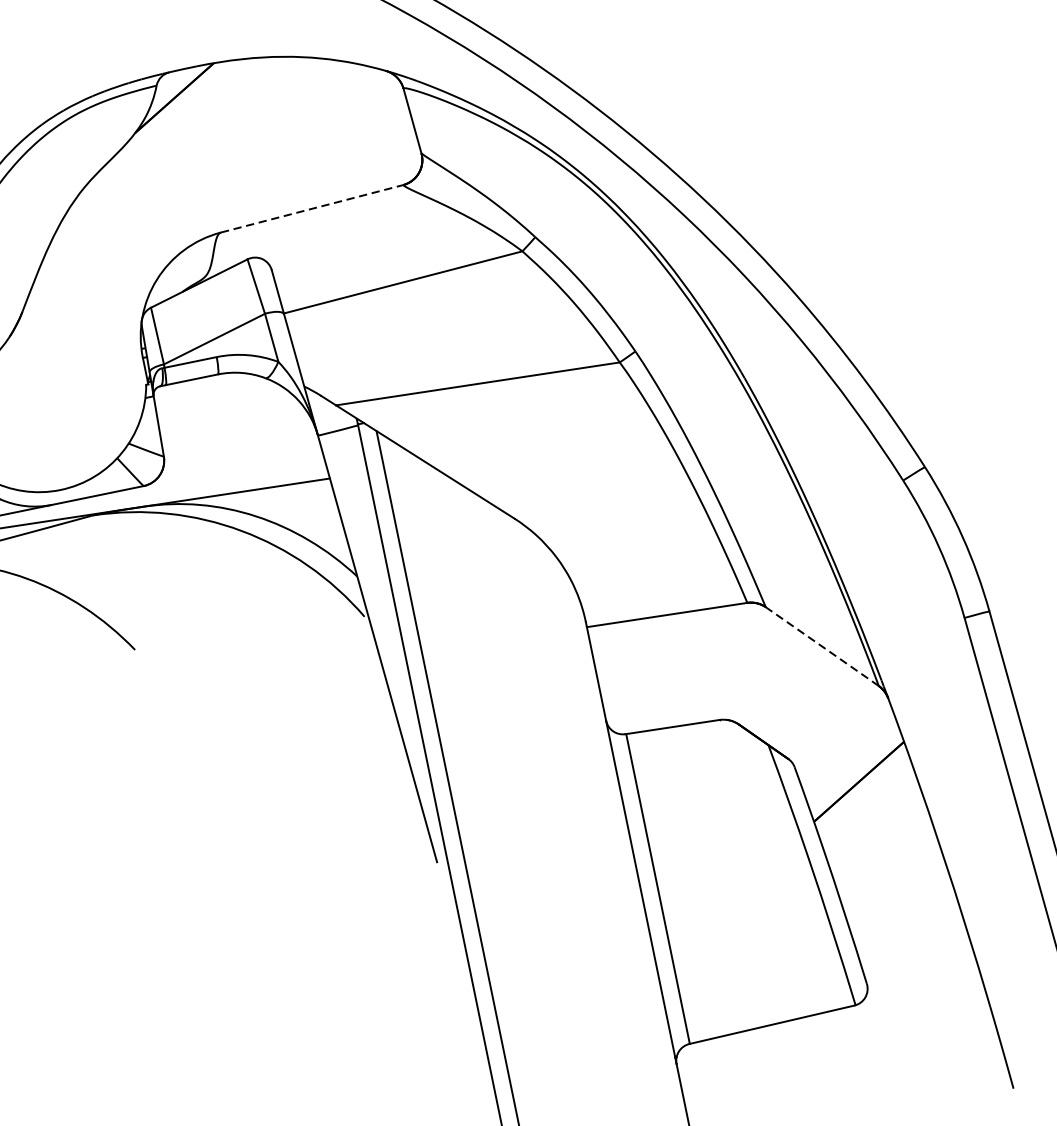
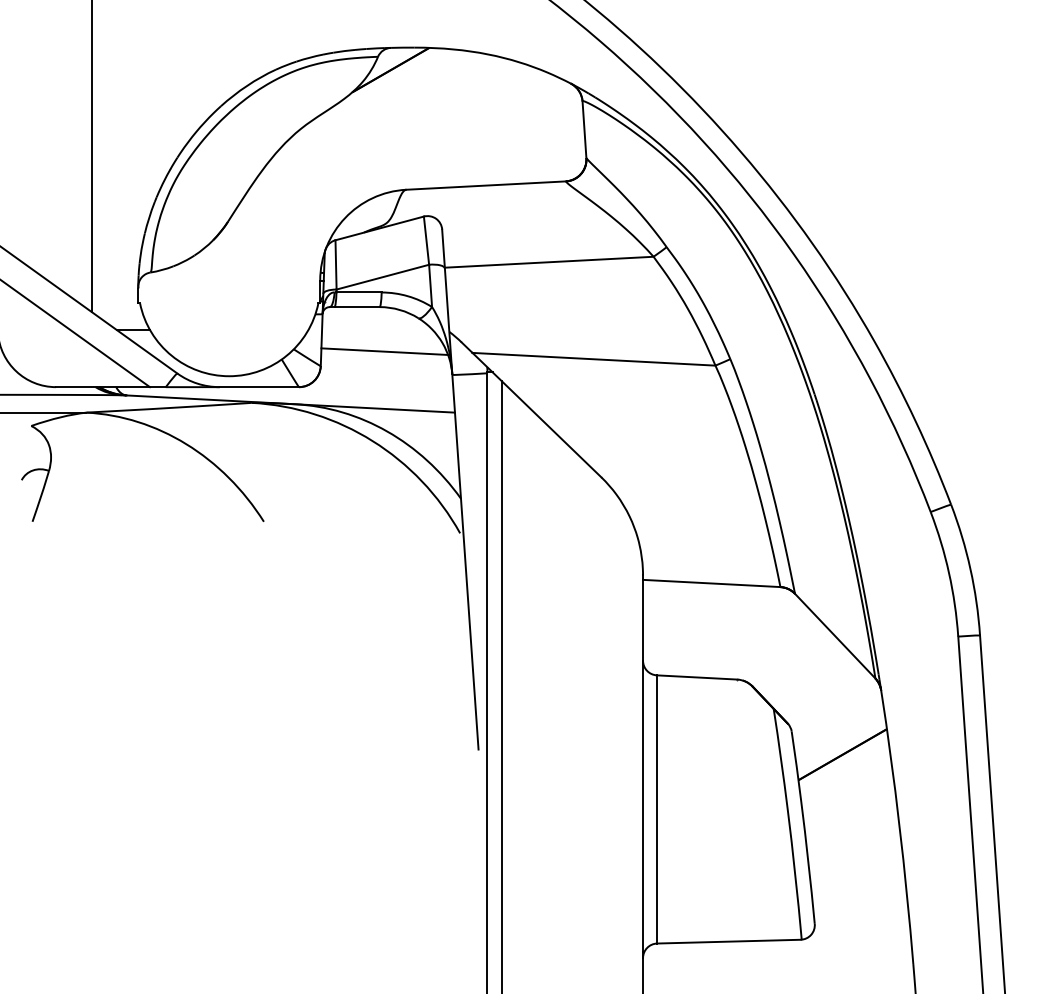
line: (312, 208) -> (486, 185), dashed -> solid
line: (234, 424) -> (384, 351), added
line: (821, 646) -> (834, 635), dashed -> solid

